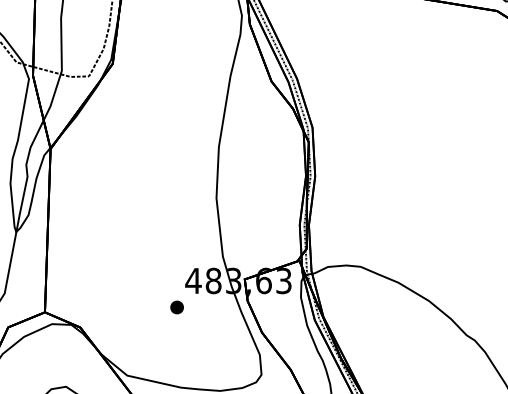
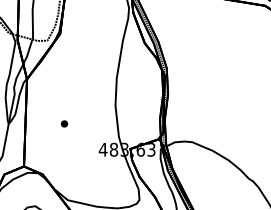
part: (177, 306) -> (64, 123), moved

